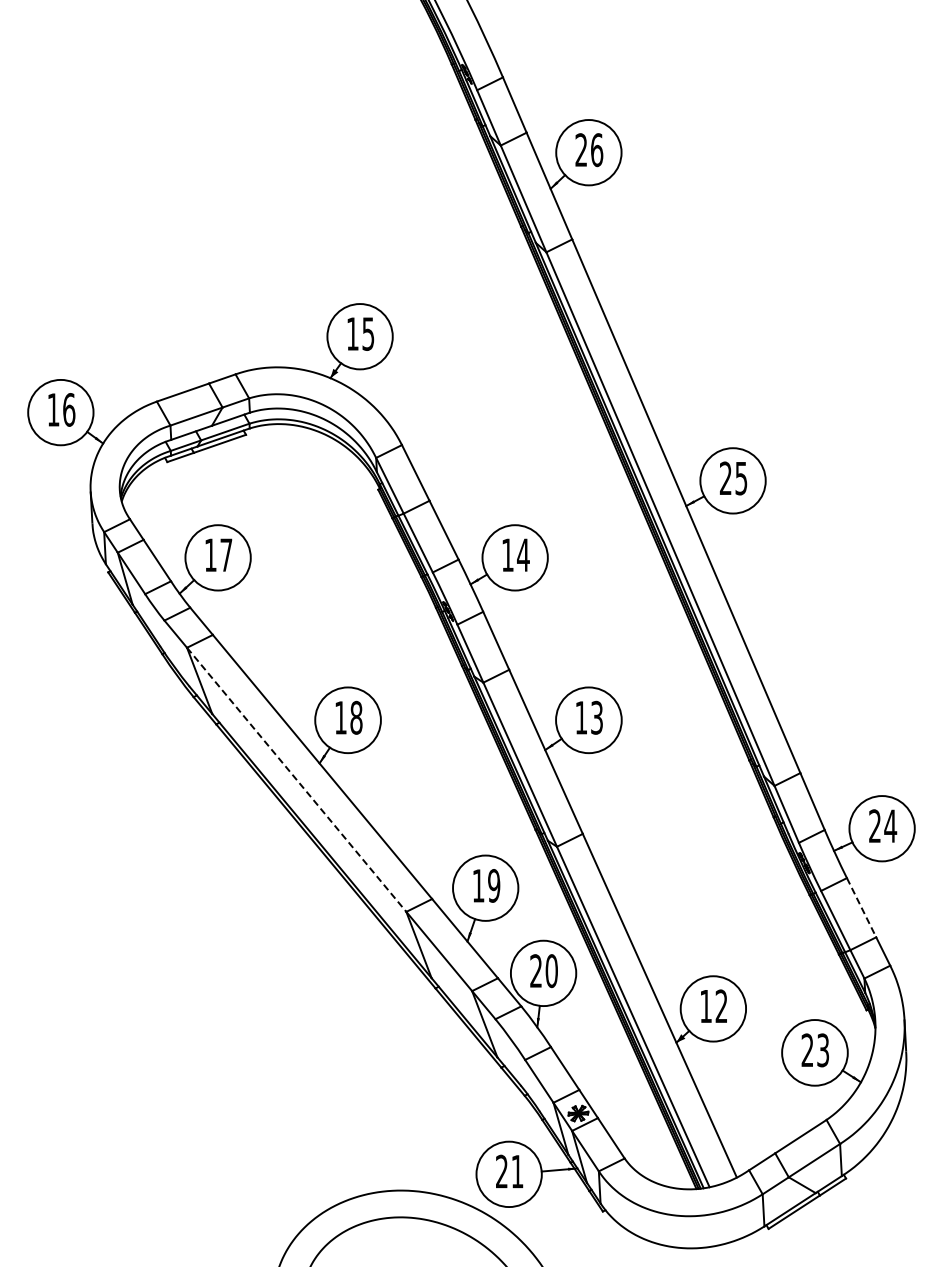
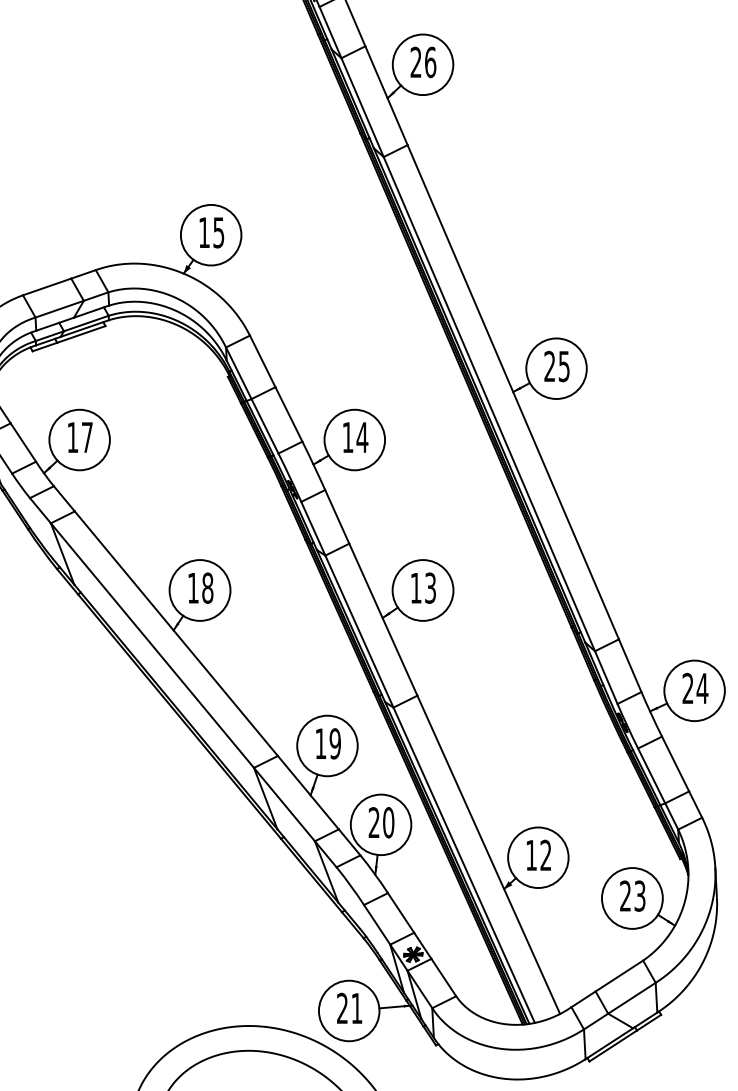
line: (296, 779) -> (152, 645), dashed -> solid
line: (861, 908) -> (675, 764), dashed -> solid

